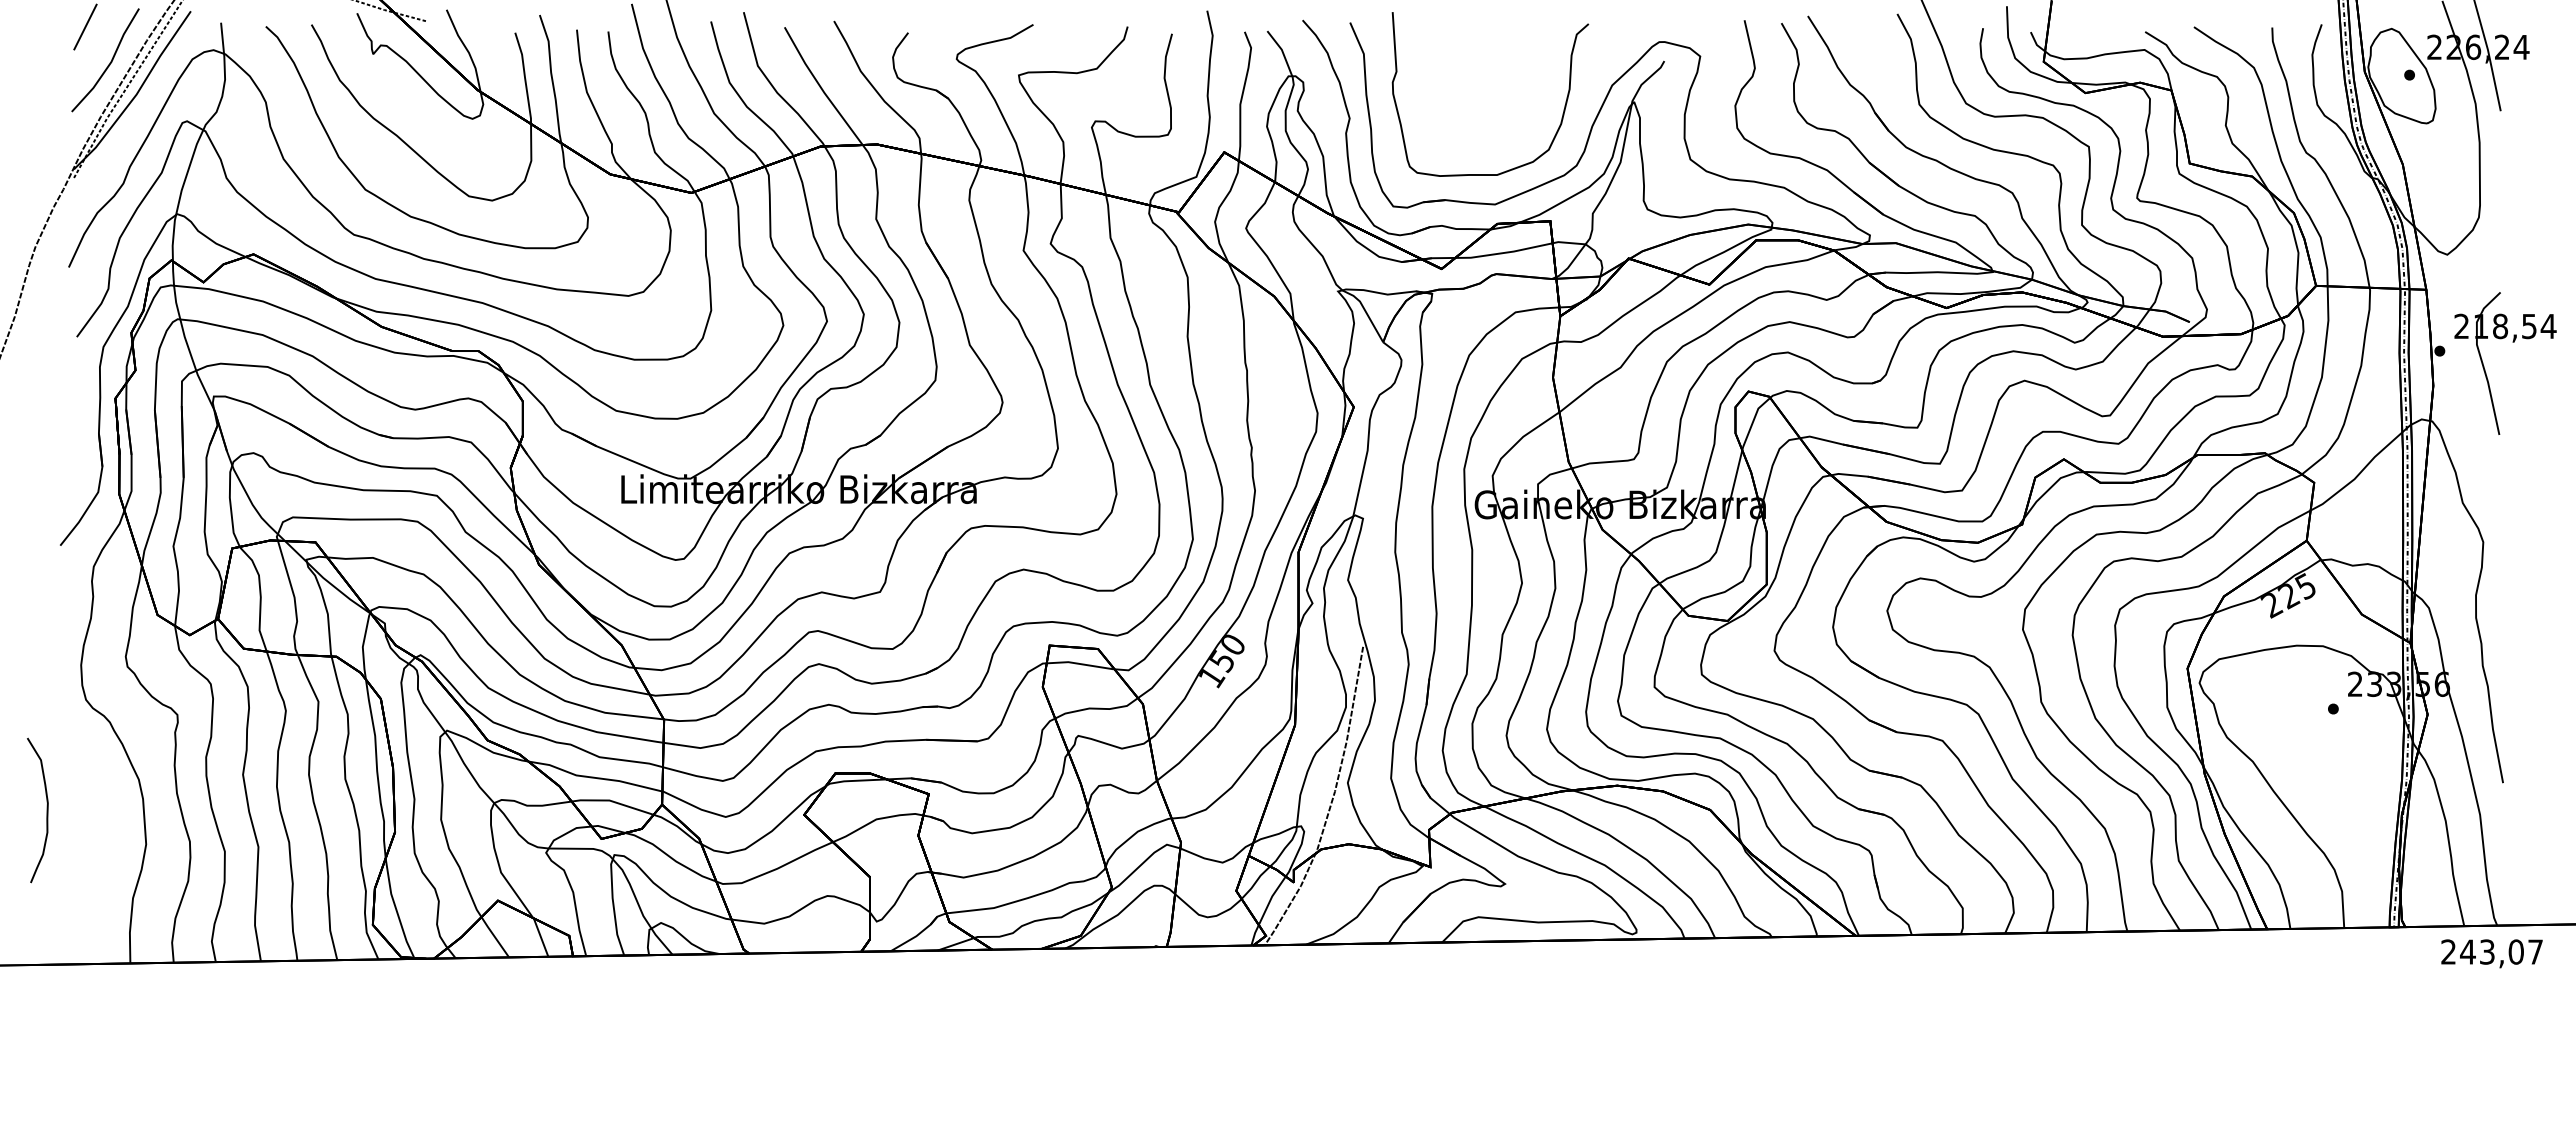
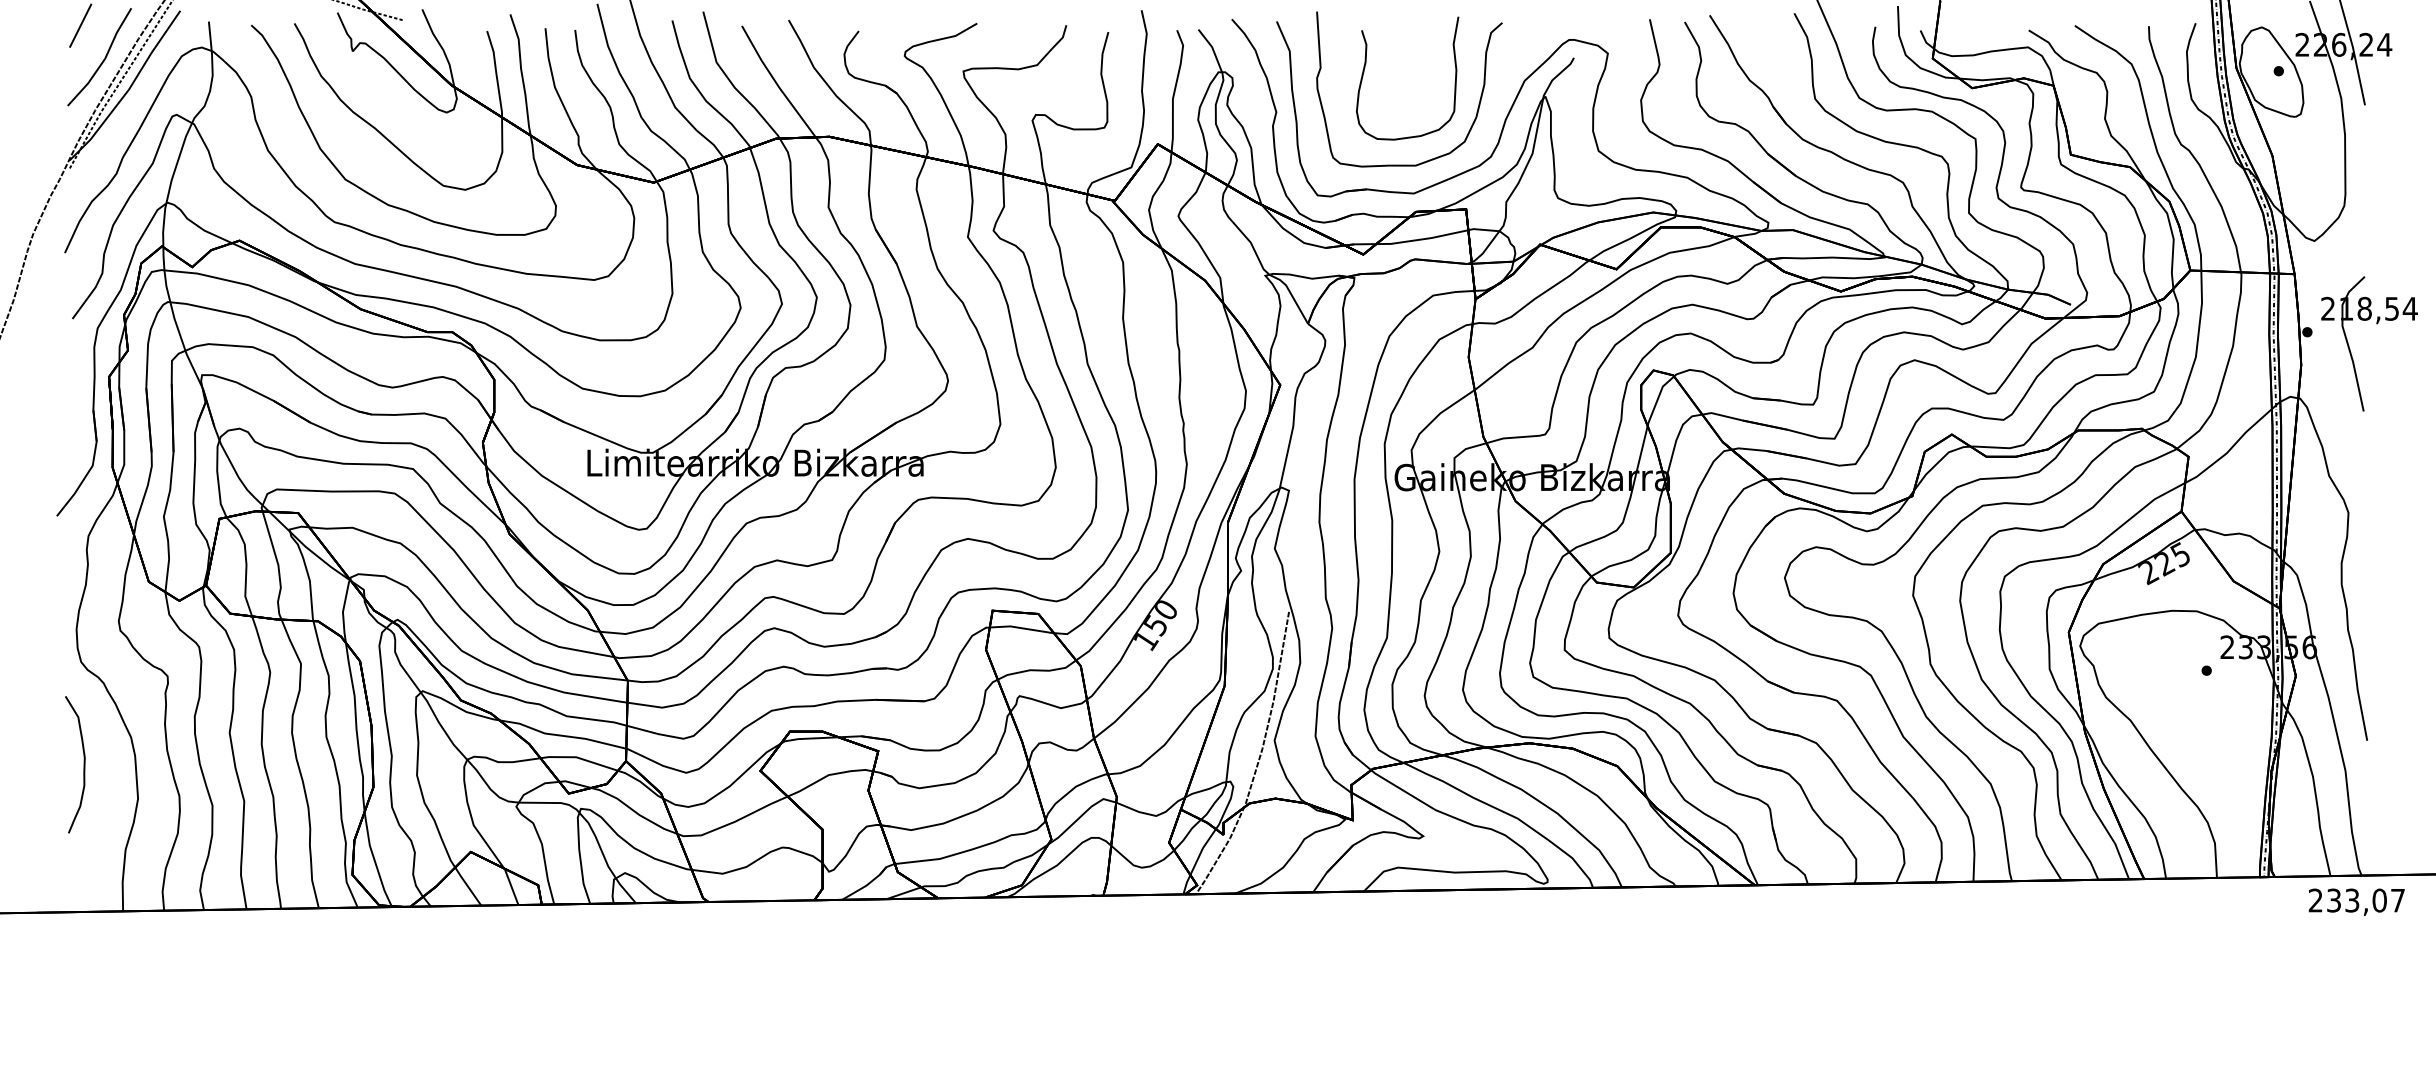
curve: (1444, 69) -> (1366, 65), added
curve: (46, 810) -> (83, 764), moved
text: (2467, 951) -> (2333, 900), 243,07 -> 233,07

